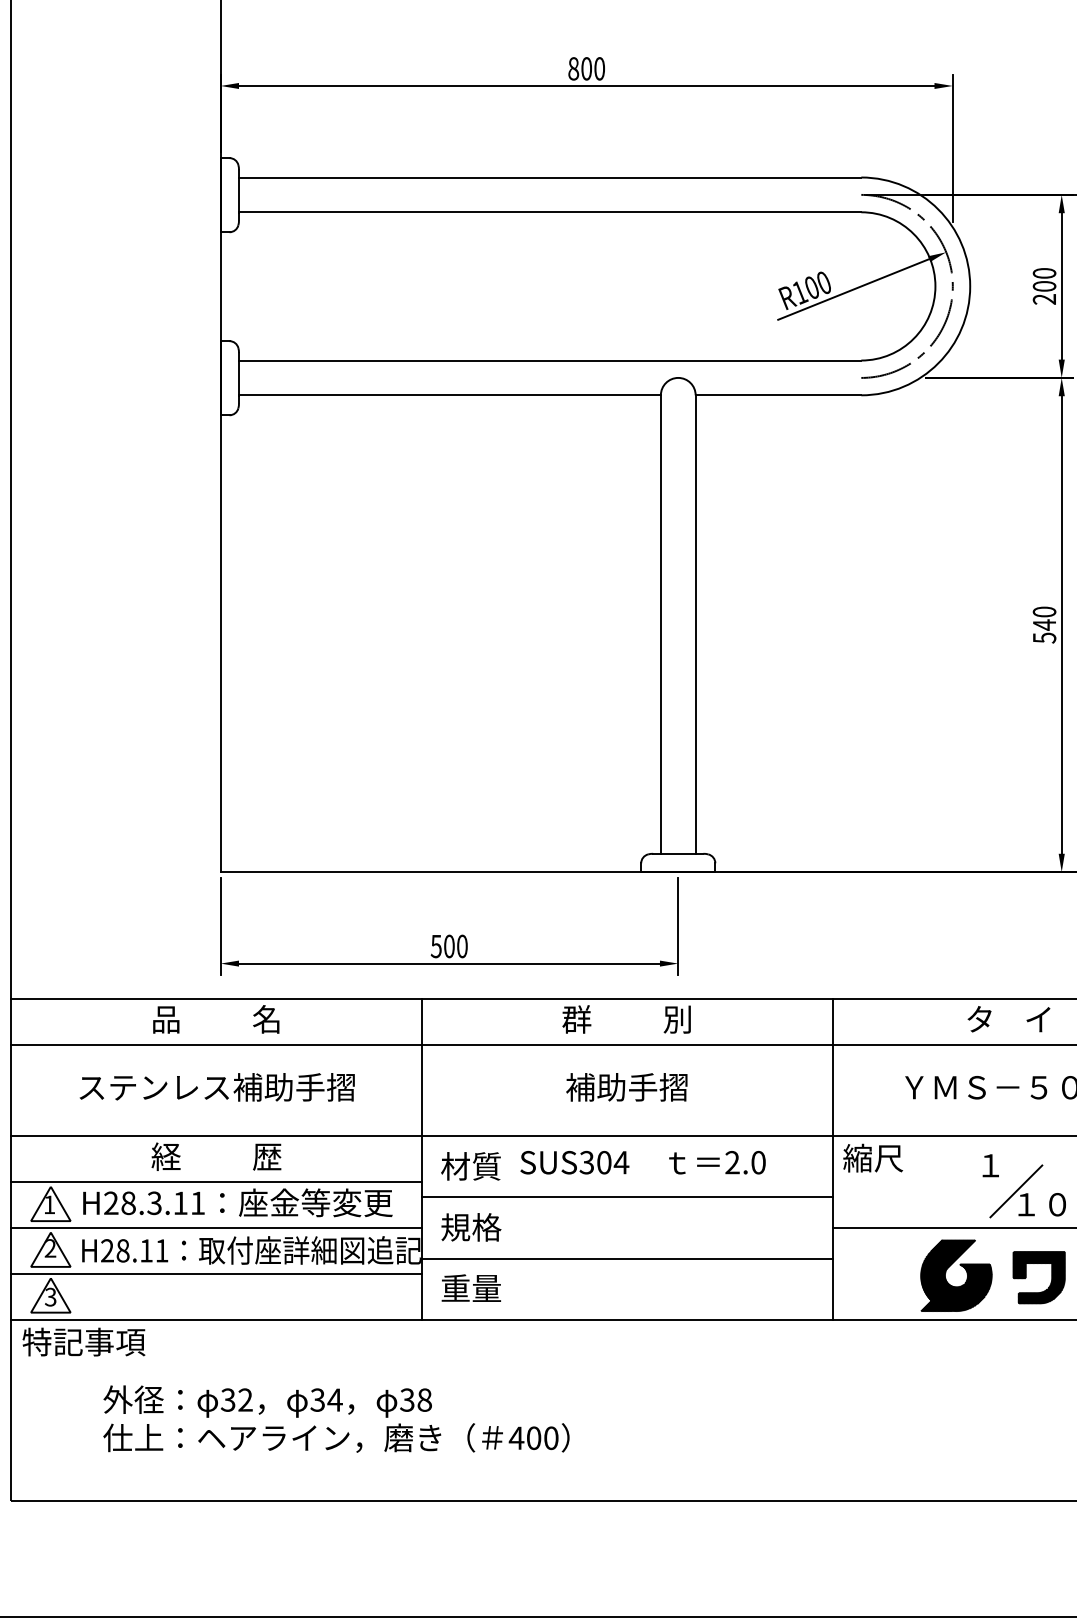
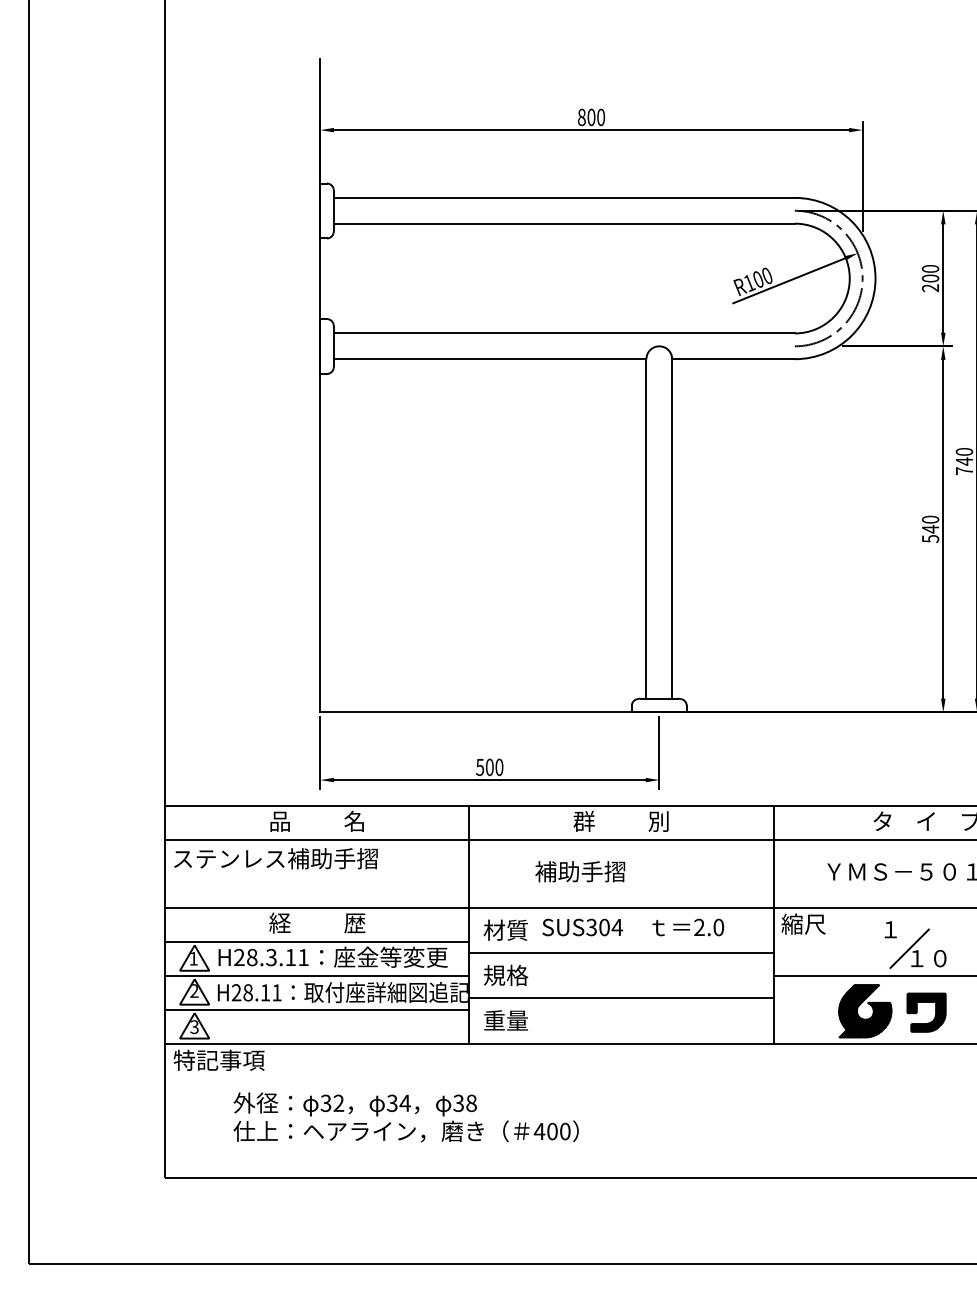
text: (216, 1087) -> (275, 858), moved
text: (627, 1087) -> (580, 871), moved

